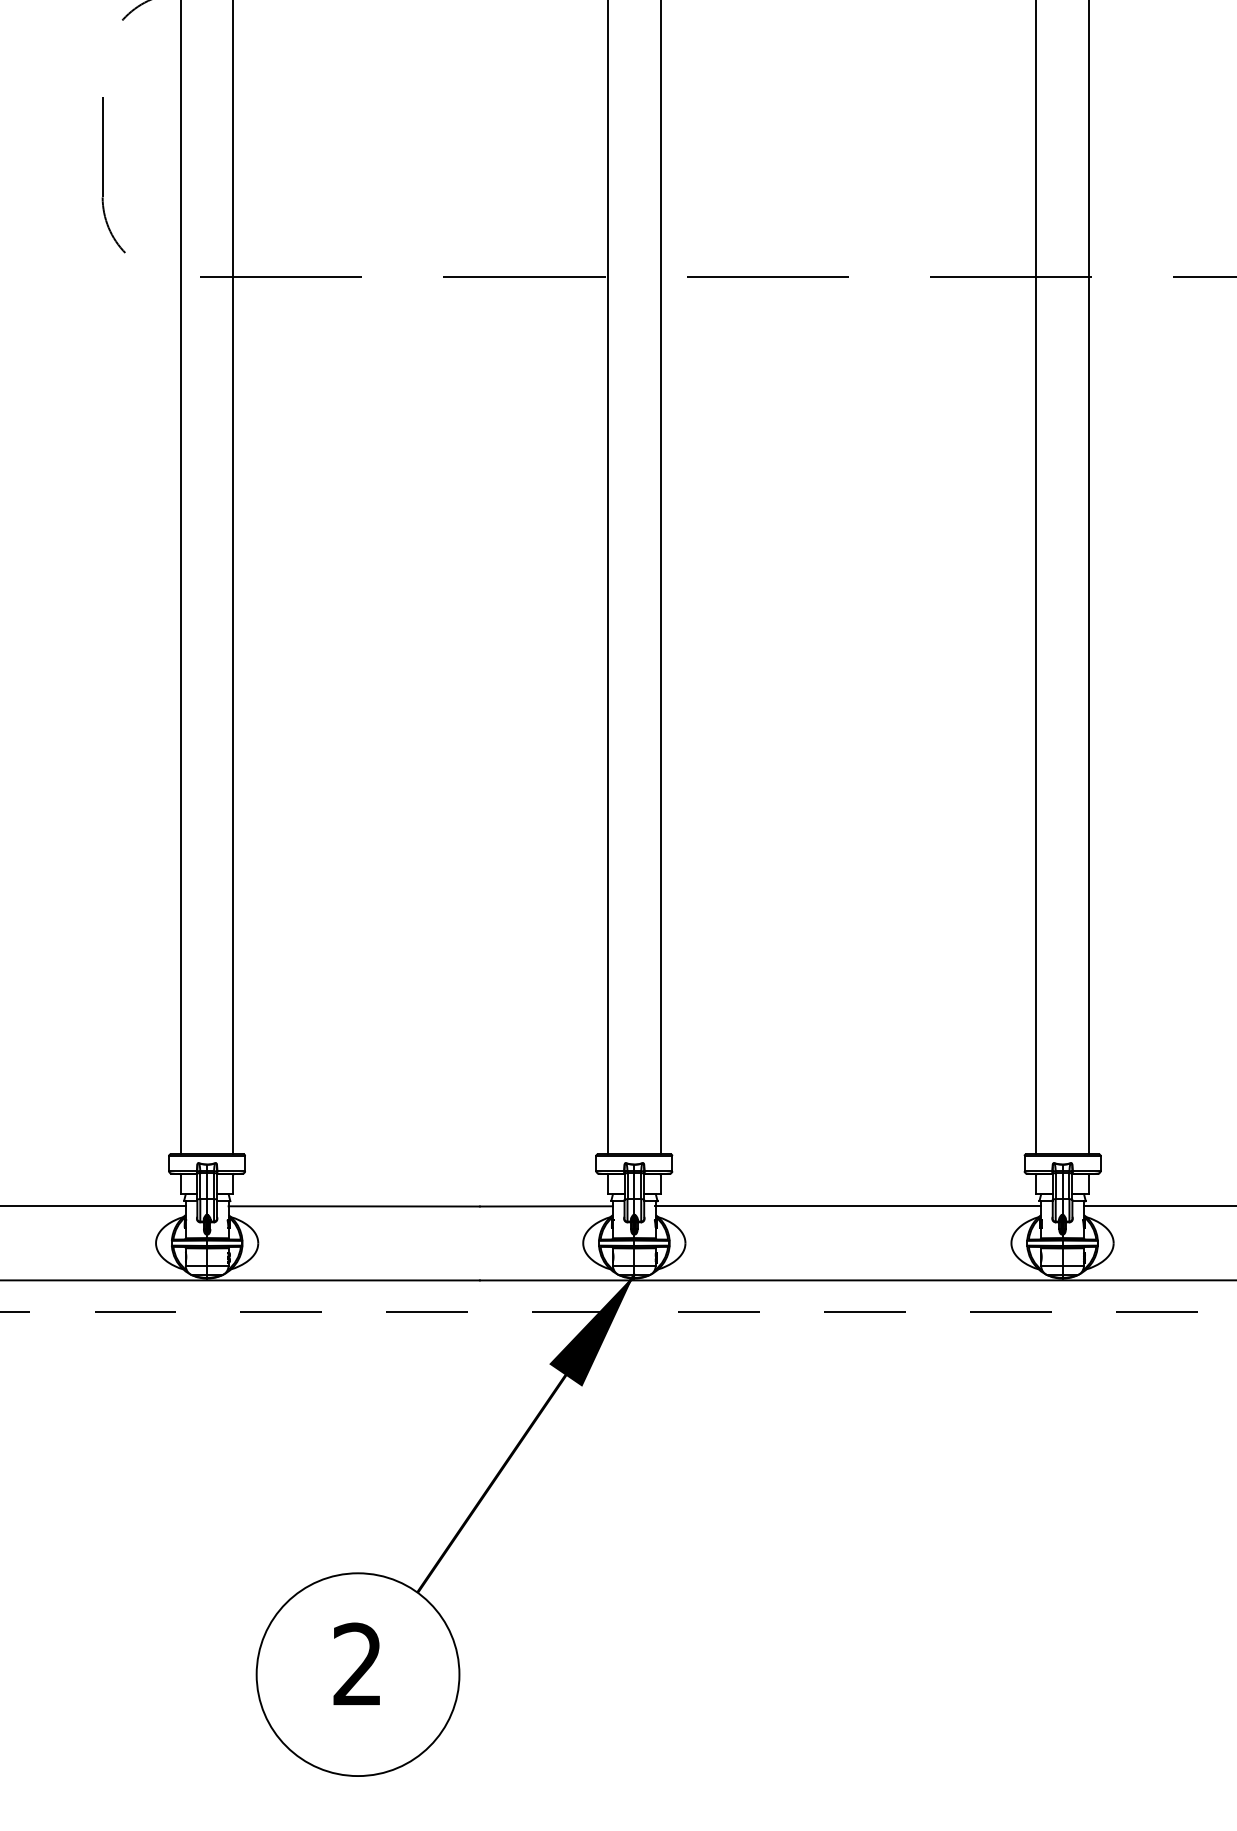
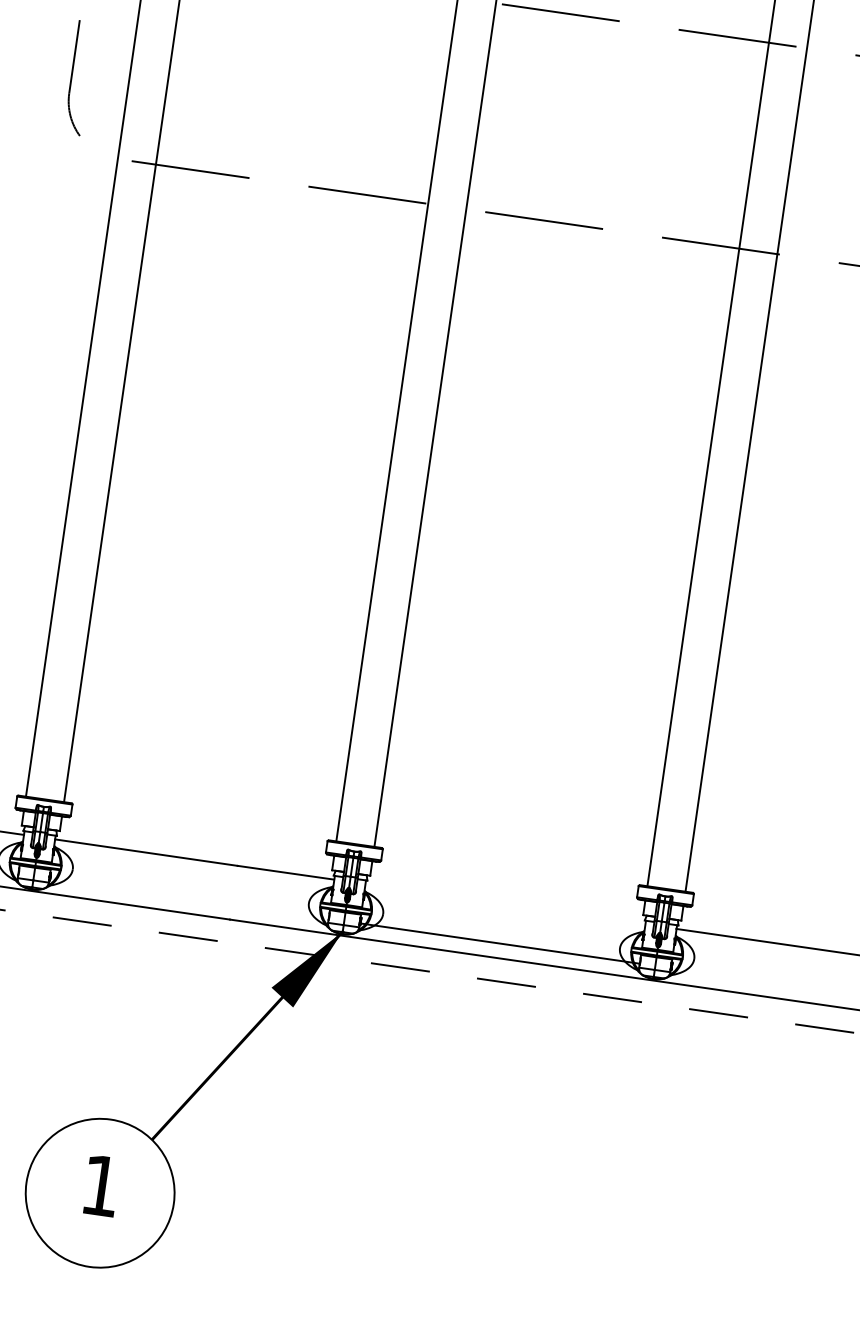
line: (847, 1206) -> (499, 943), moved
text: (356, 1663) -> (100, 1184), 2 -> 1

